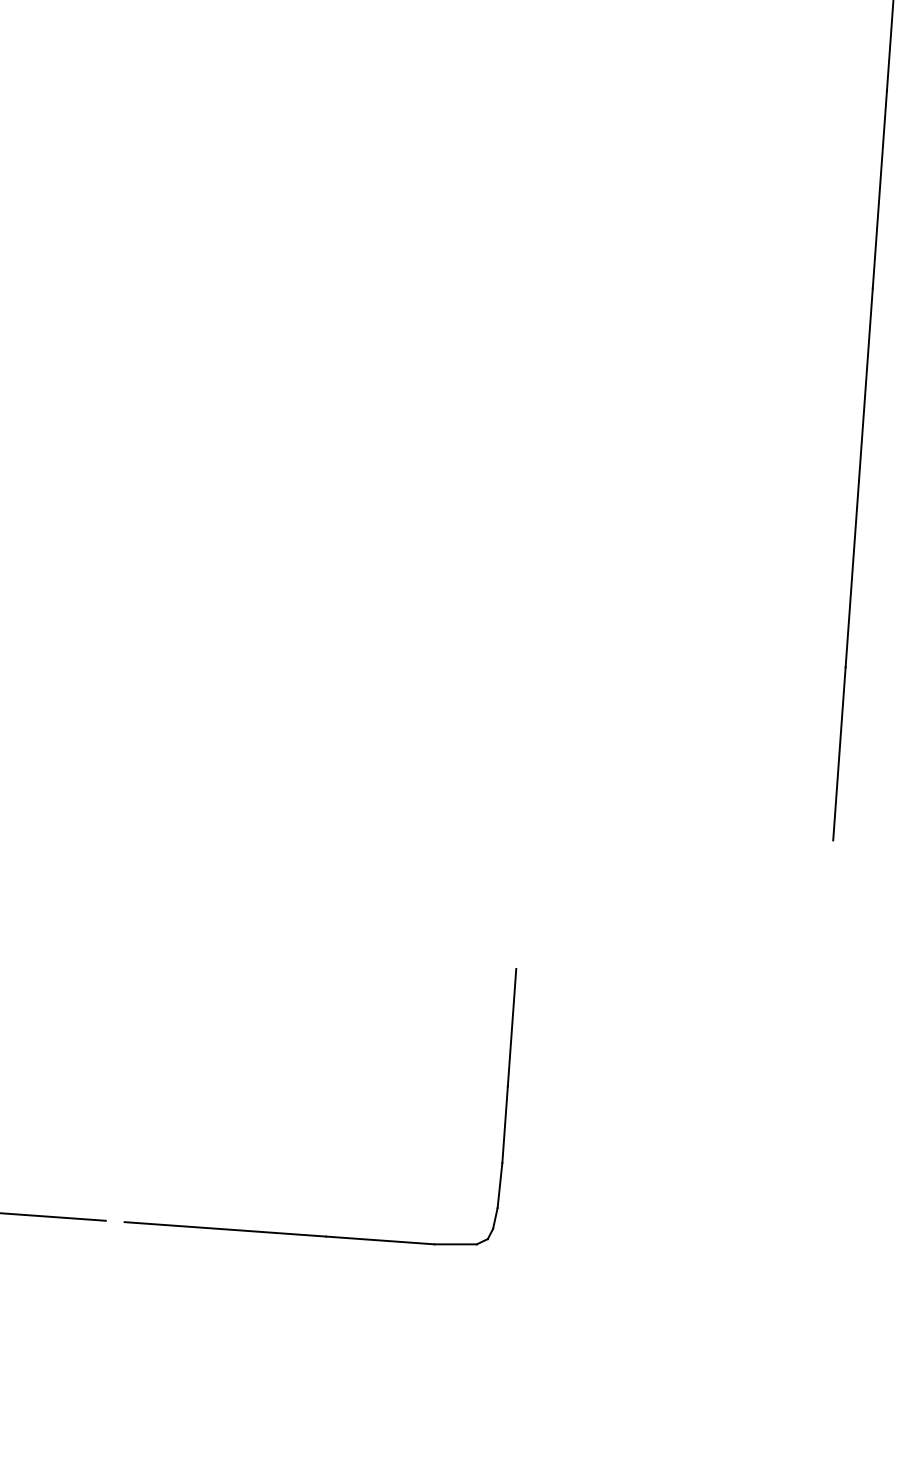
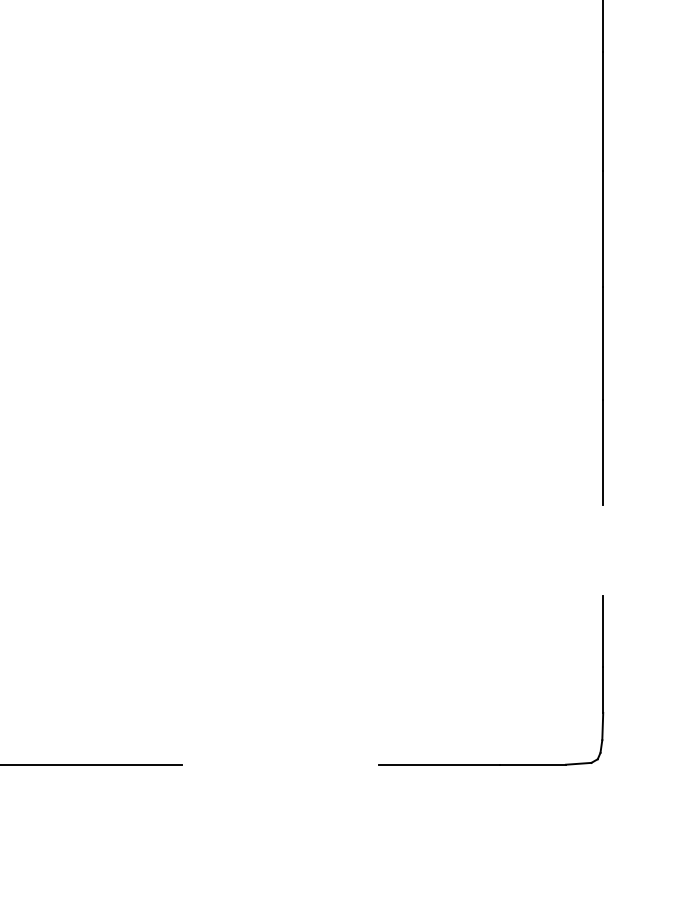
part: (311, 1235) -> (491, 764), moved

